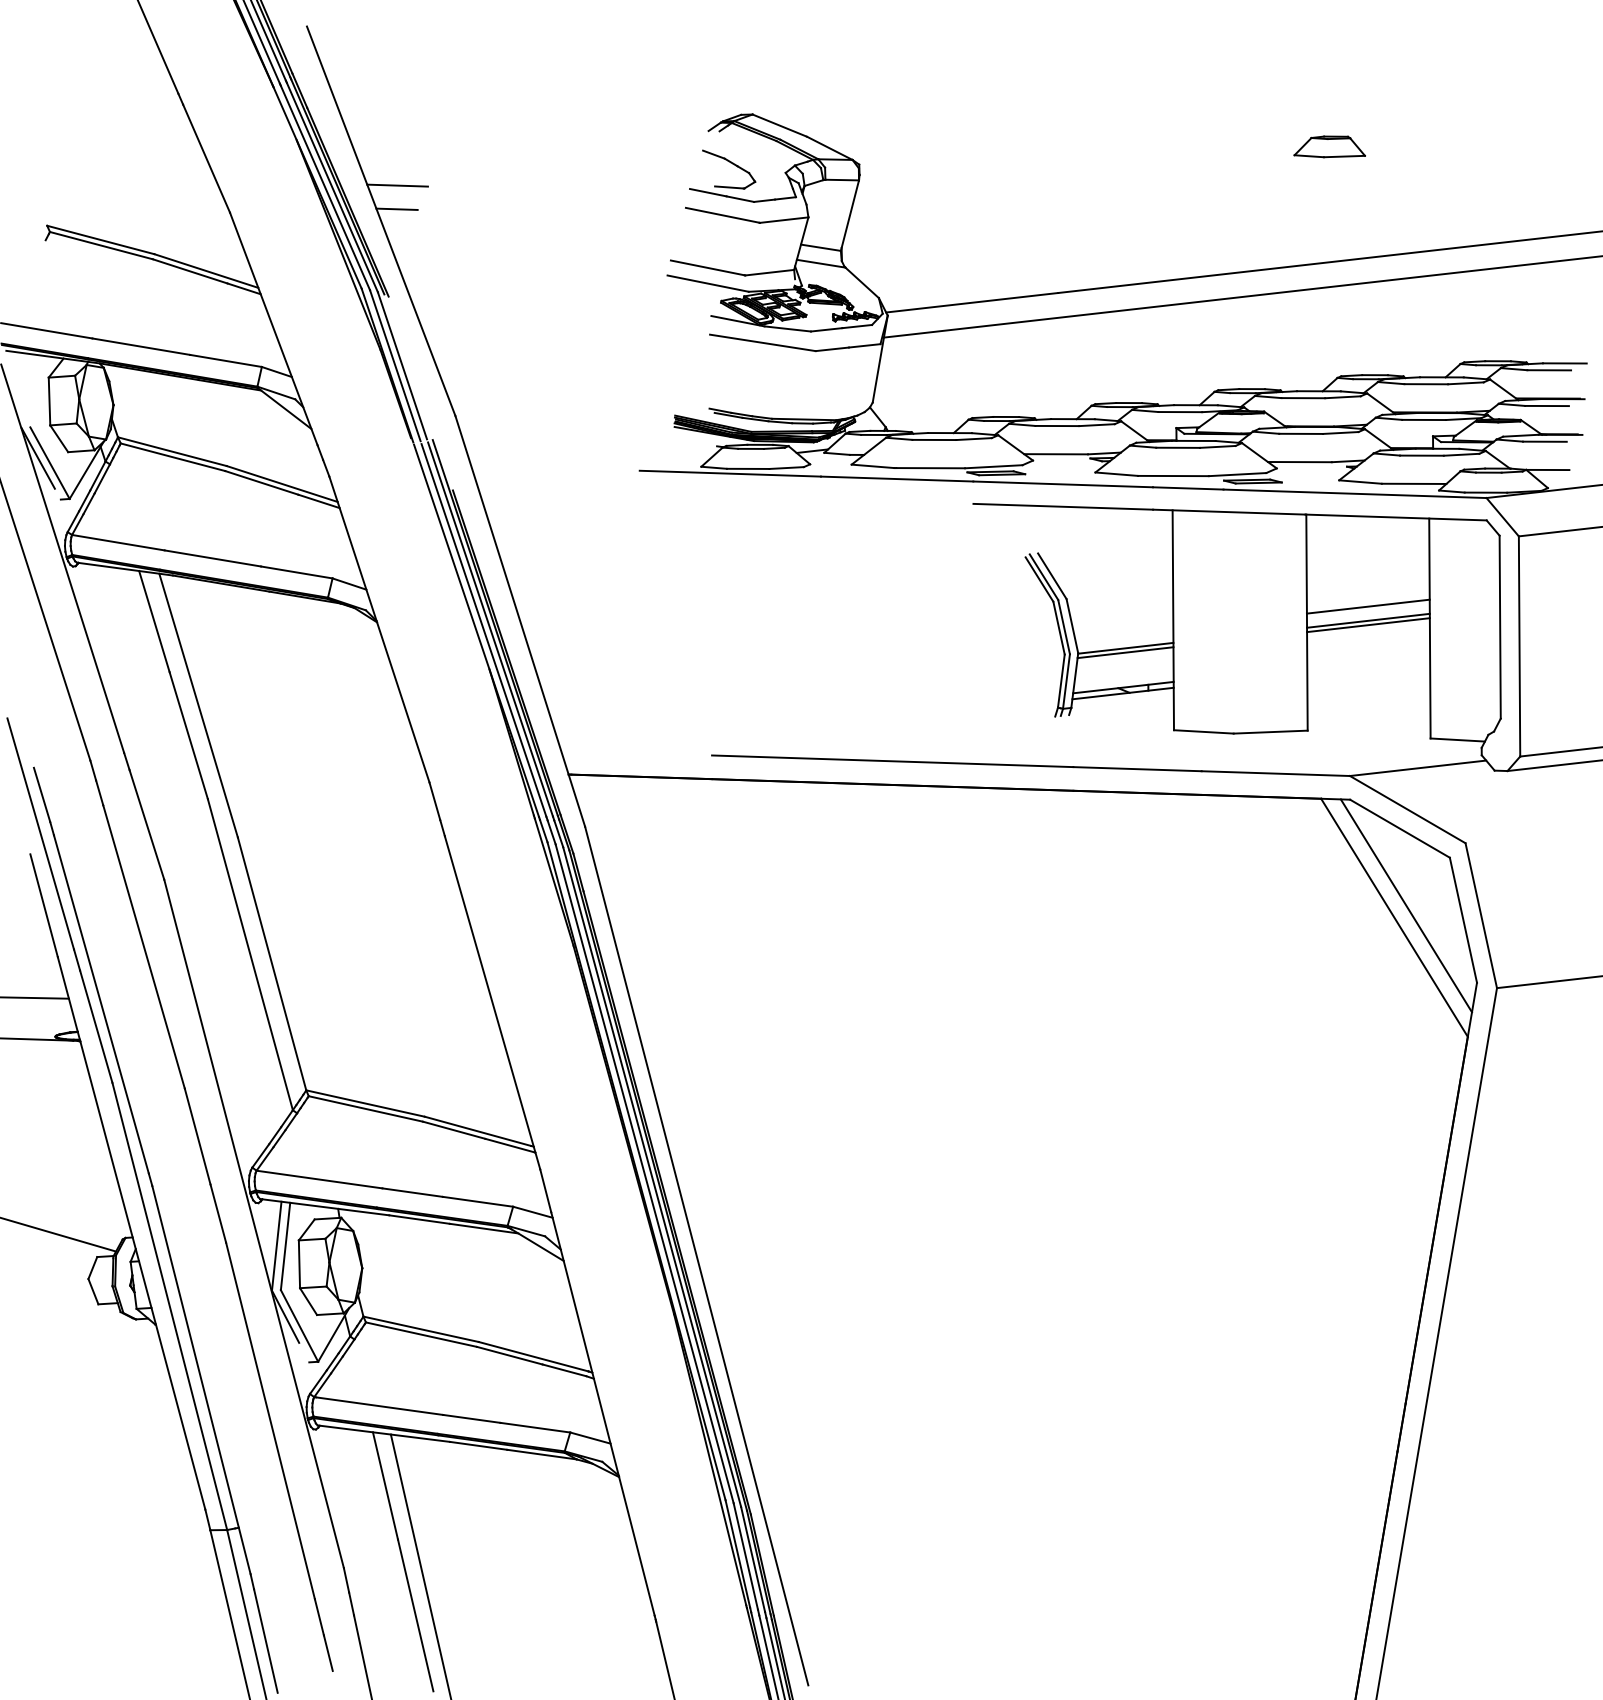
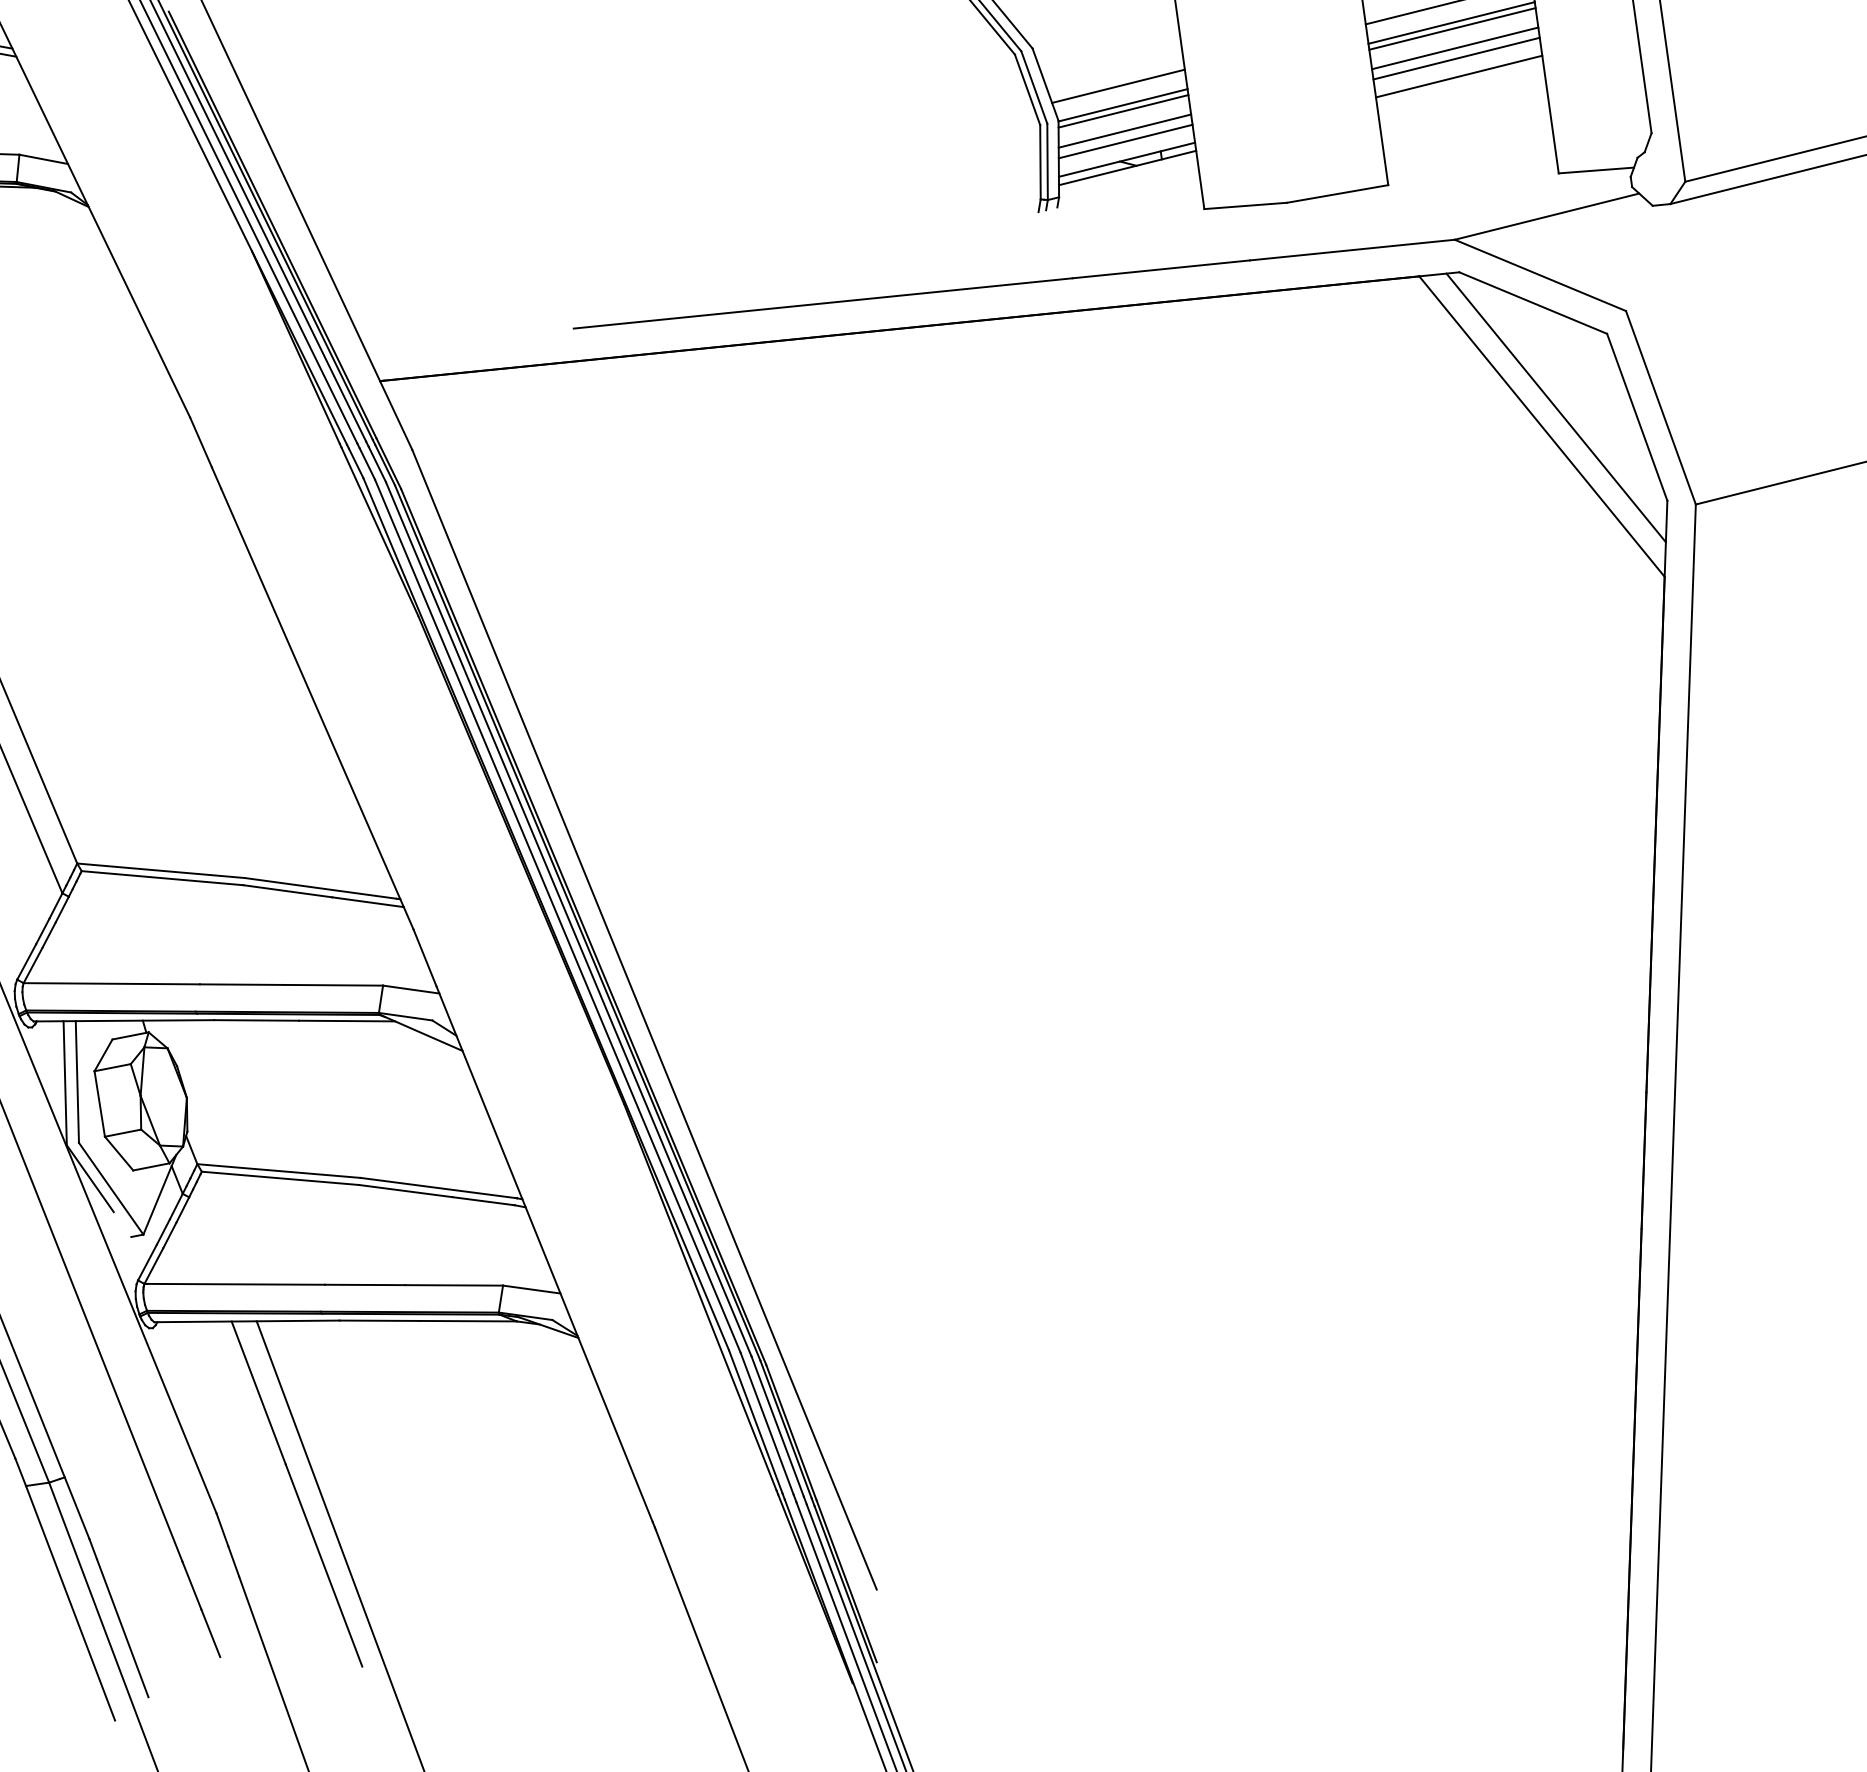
line: (1124, 633) -> (1118, 85), added
line: (1368, 639) -> (1455, 48), added
line: (1368, 646) -> (1456, 58), added
line: (1368, 659) -> (1458, 76), added
line: (1124, 666) -> (1124, 130), added
line: (1123, 674) -> (1124, 141), added

